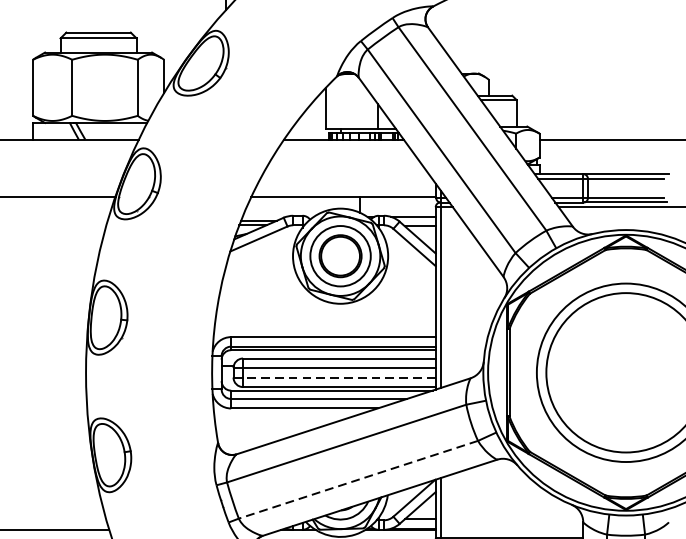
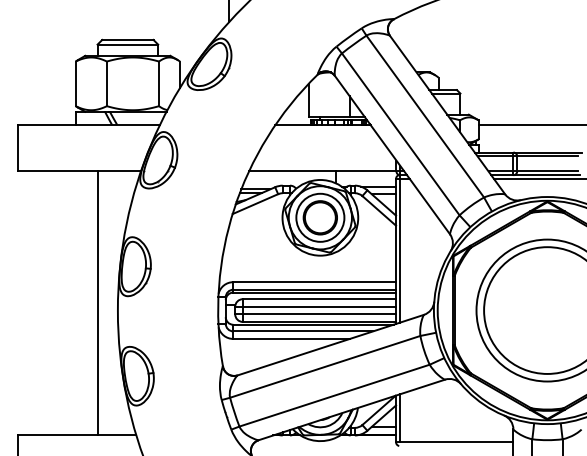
line: (60, 362) -> (97, 302), added
line: (339, 377) -> (319, 314), dashed -> solid
line: (358, 479) -> (334, 395), dashed -> solid

